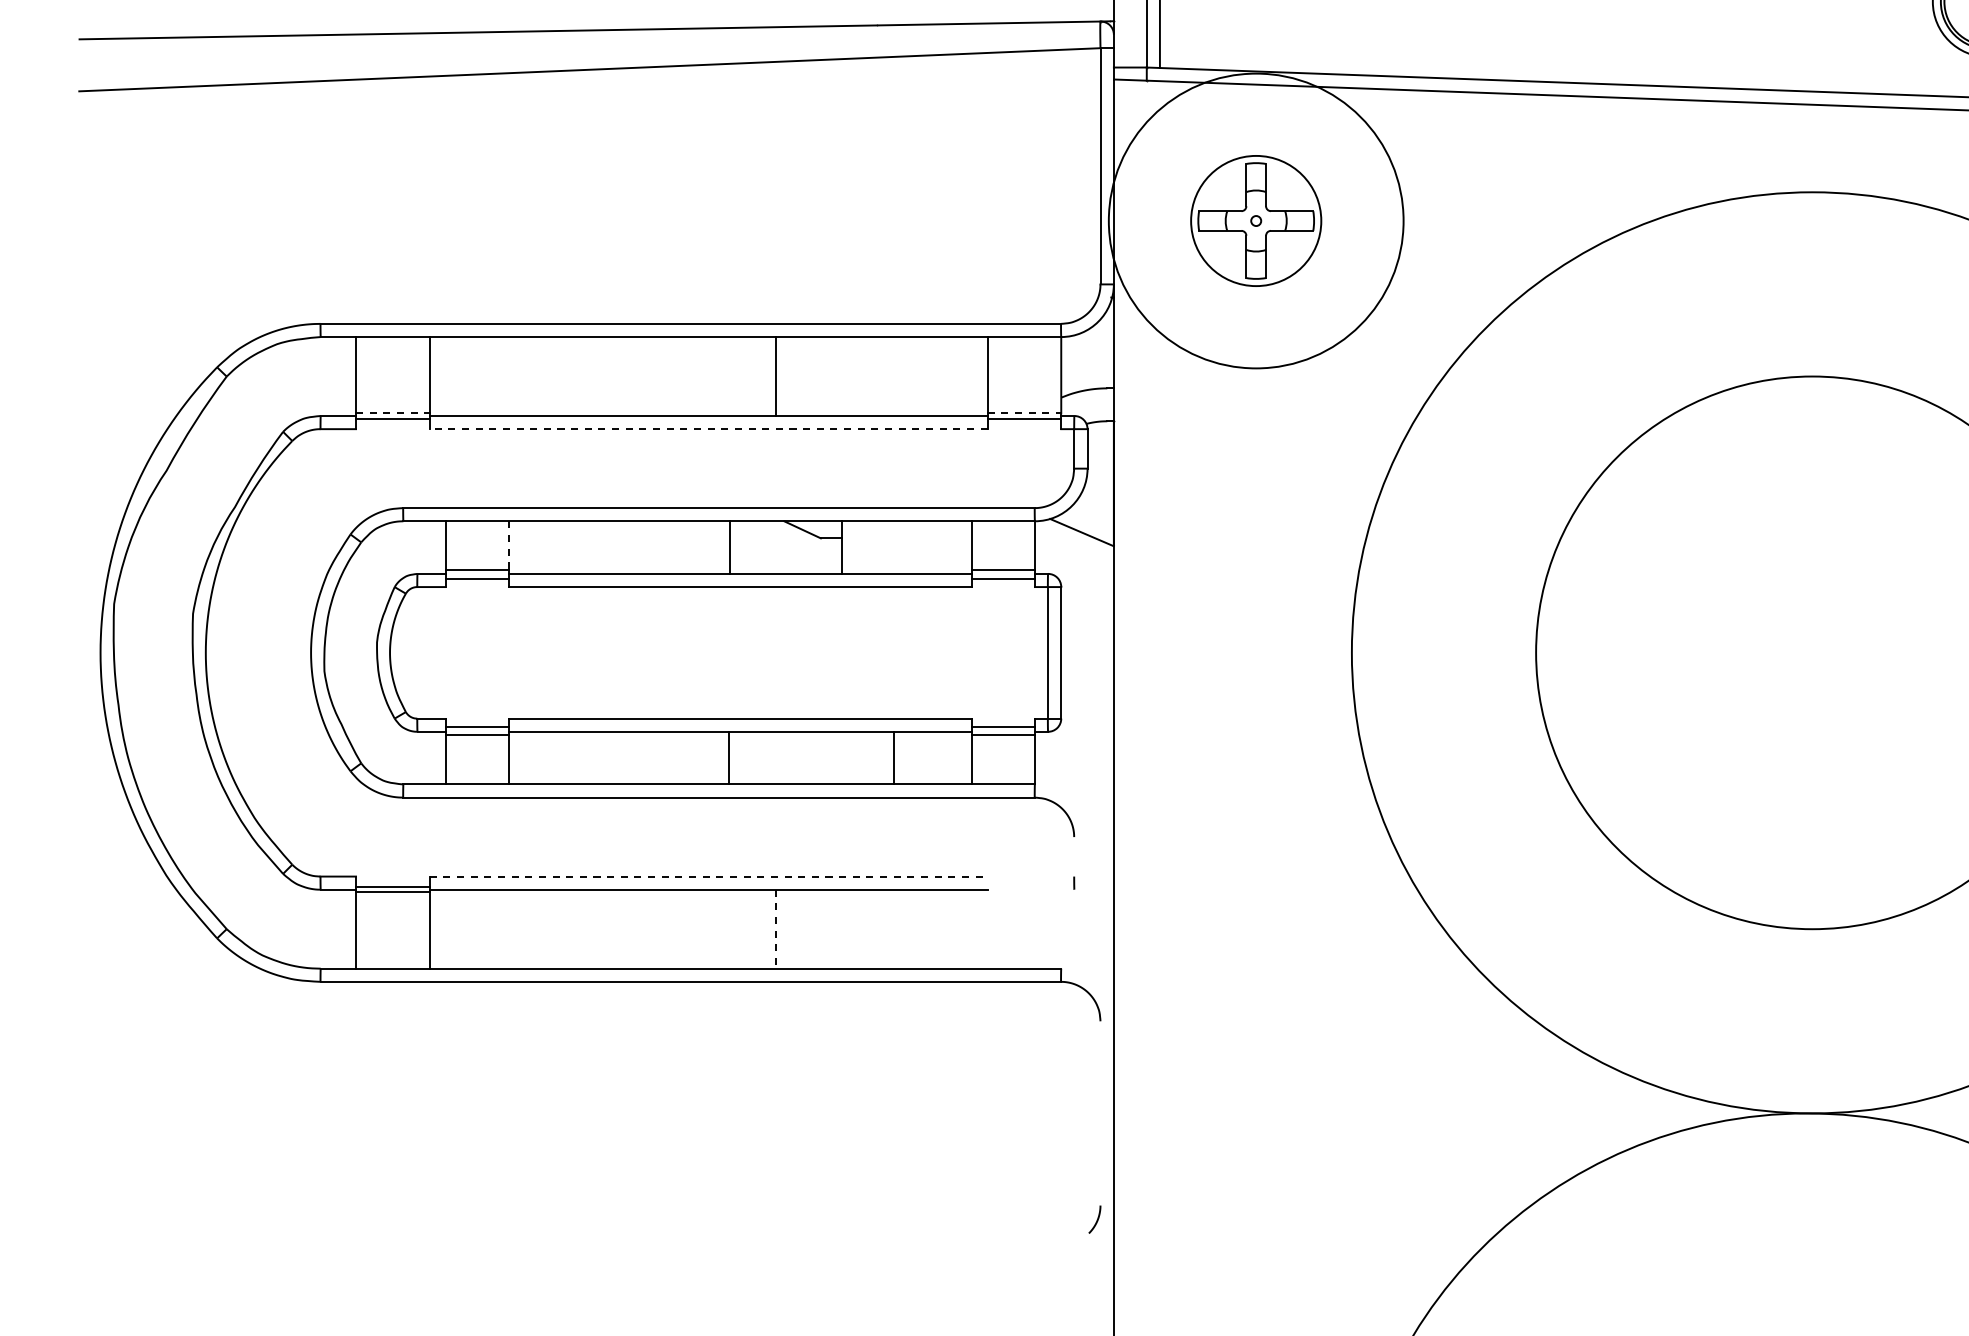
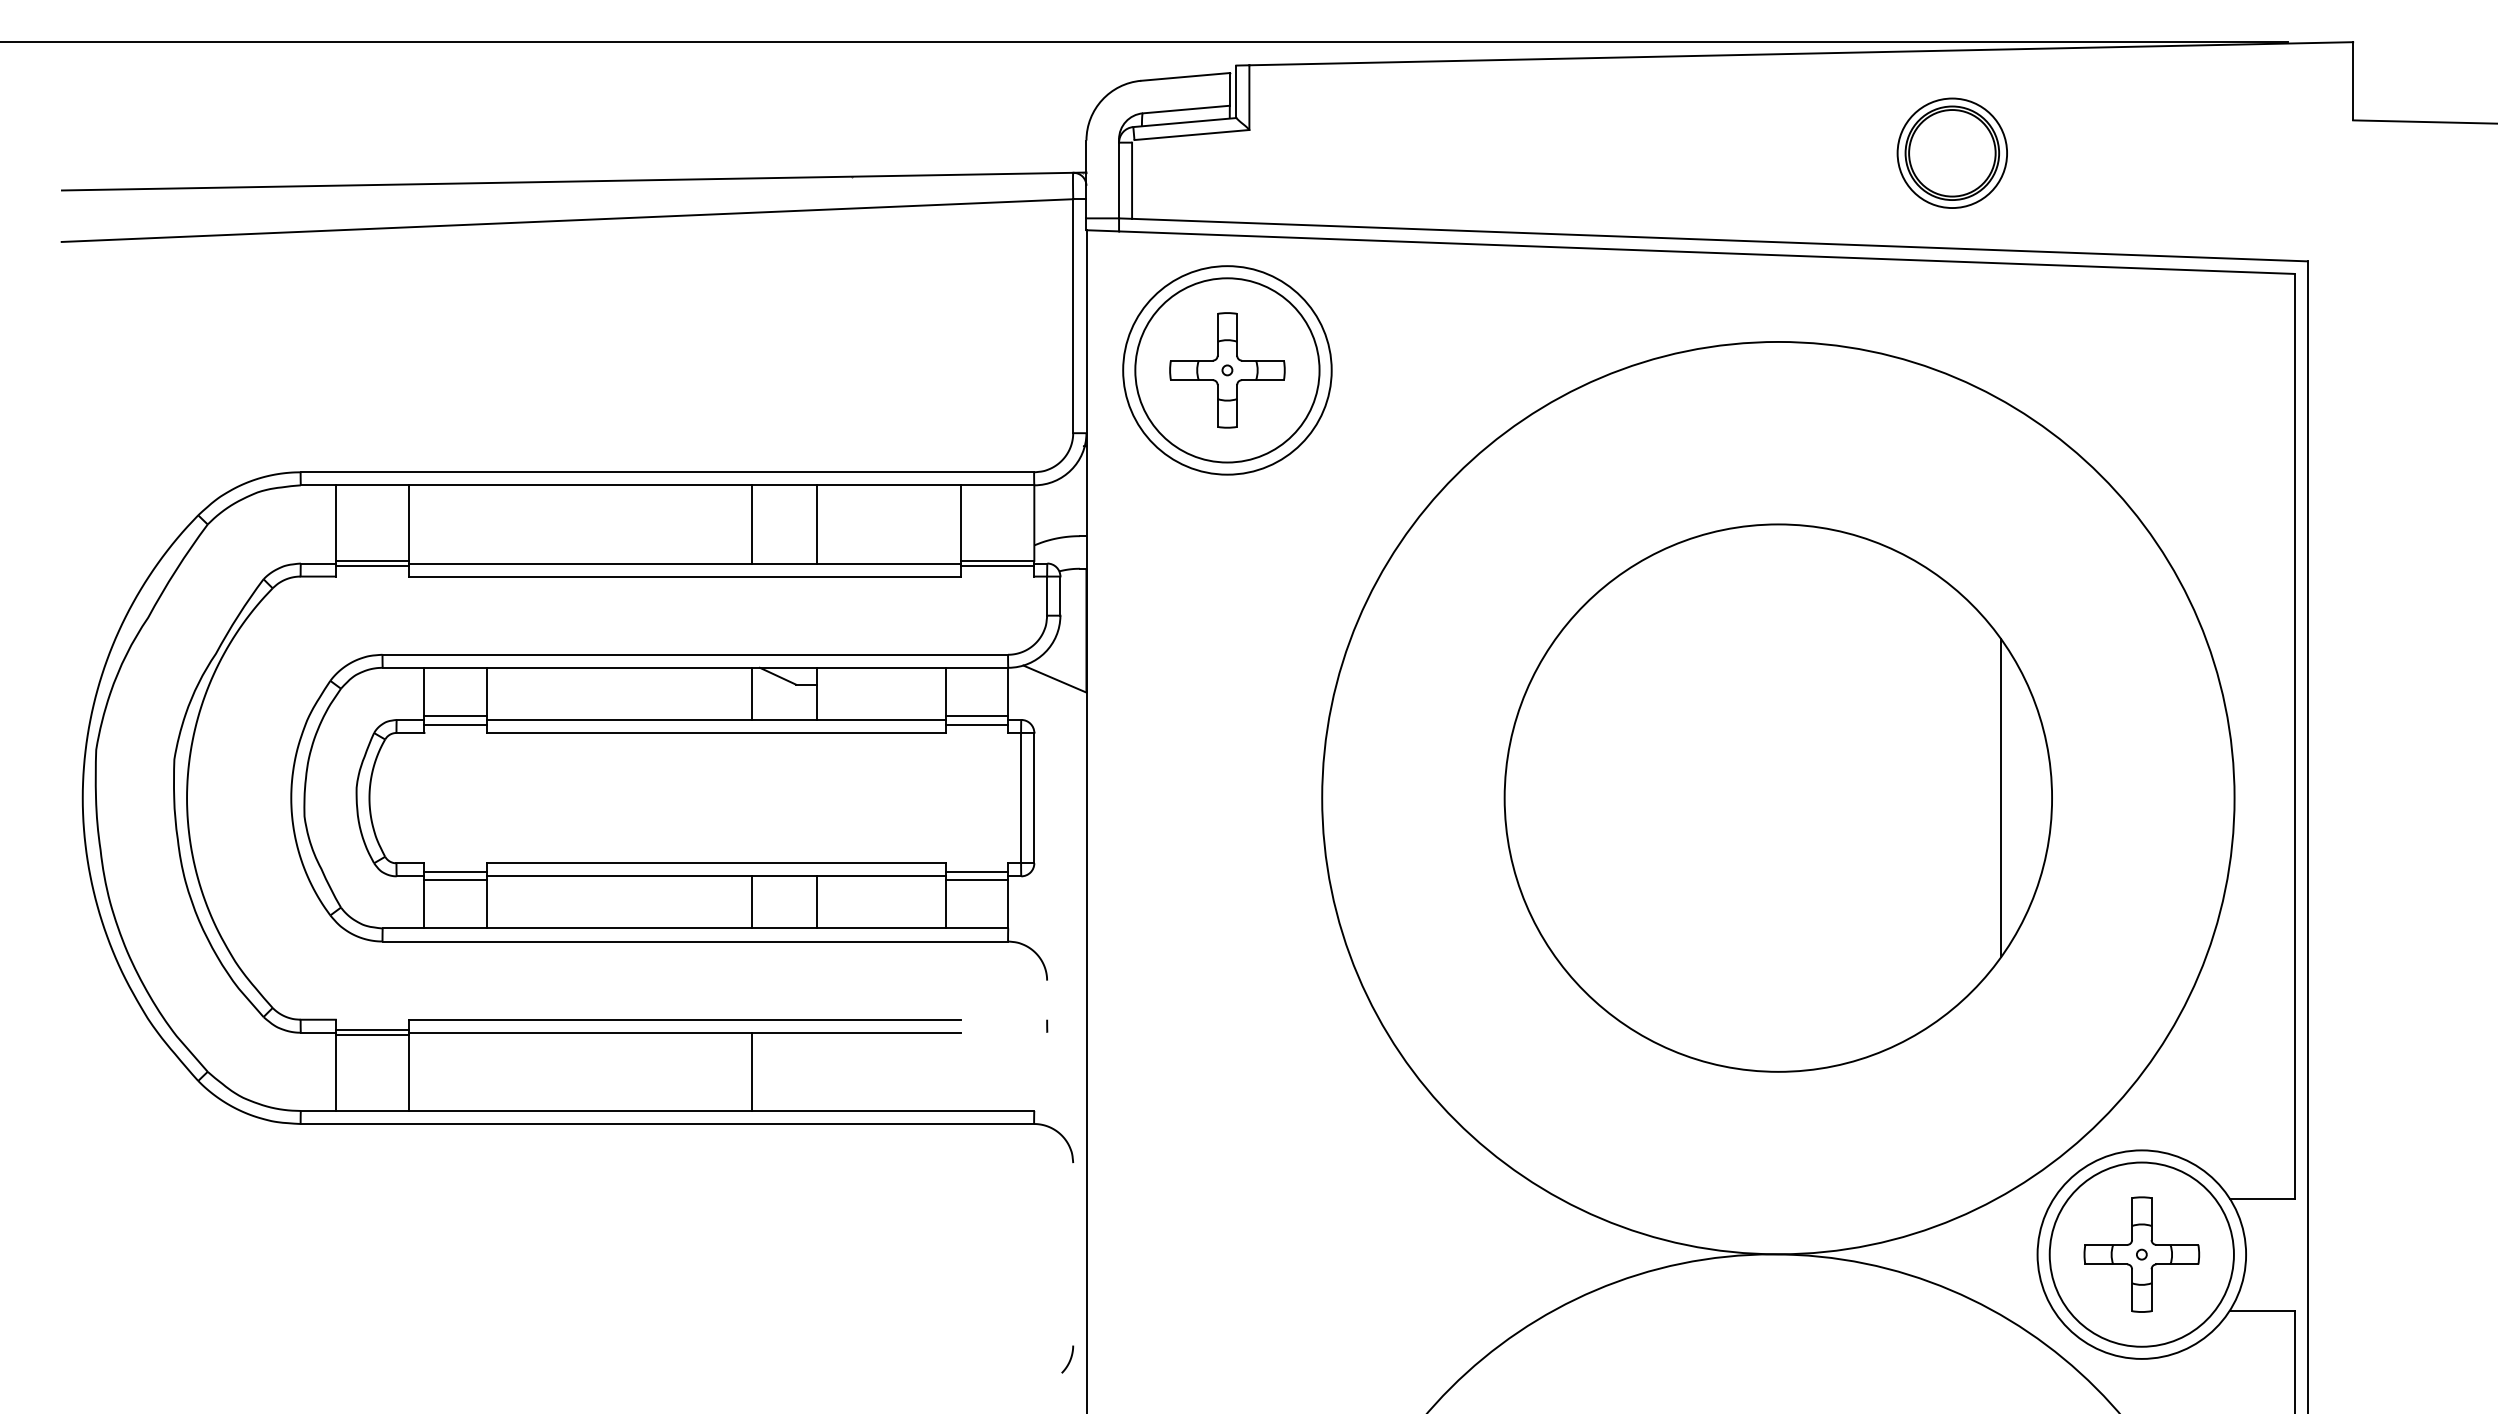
circle: (1256, 221) -> (1227, 370), size x0.71
circle: (1256, 221) -> (1227, 370), size x1.43
line: (841, 376) -> (816, 524), added
line: (393, 412) -> (372, 560), dashed -> solid
line: (1025, 412) -> (998, 560), dashed -> solid
line: (708, 429) -> (684, 576), dashed -> solid
line: (509, 546) -> (487, 692), dashed -> solid
line: (730, 547) -> (751, 693), moved
line: (729, 758) -> (751, 902), moved
line: (893, 758) -> (816, 902), moved
line: (709, 876) -> (685, 1019), dashed -> solid
line: (775, 929) -> (751, 1072), dashed -> solid

